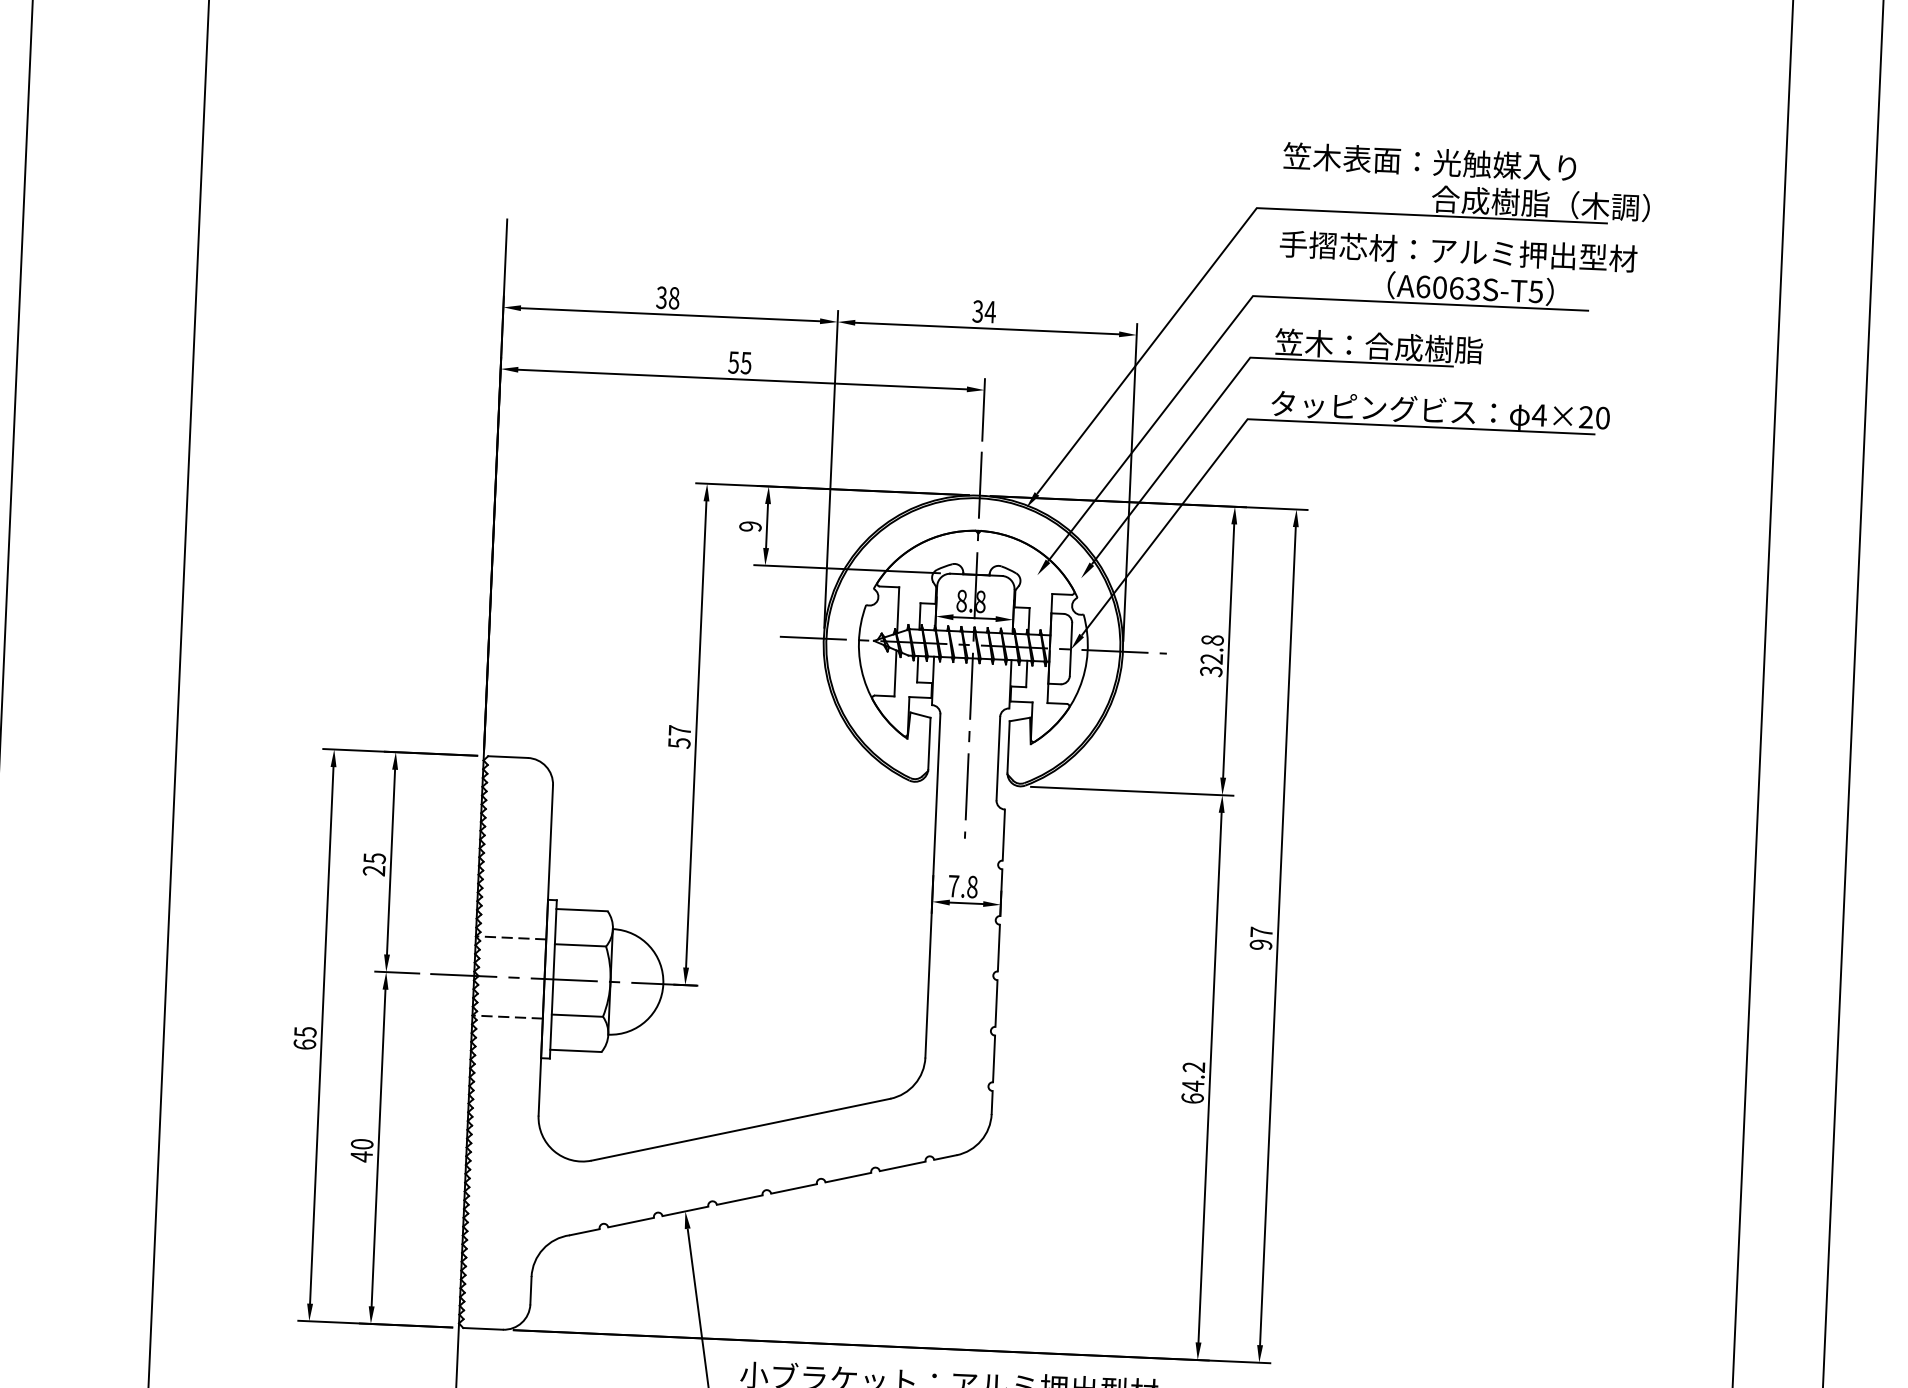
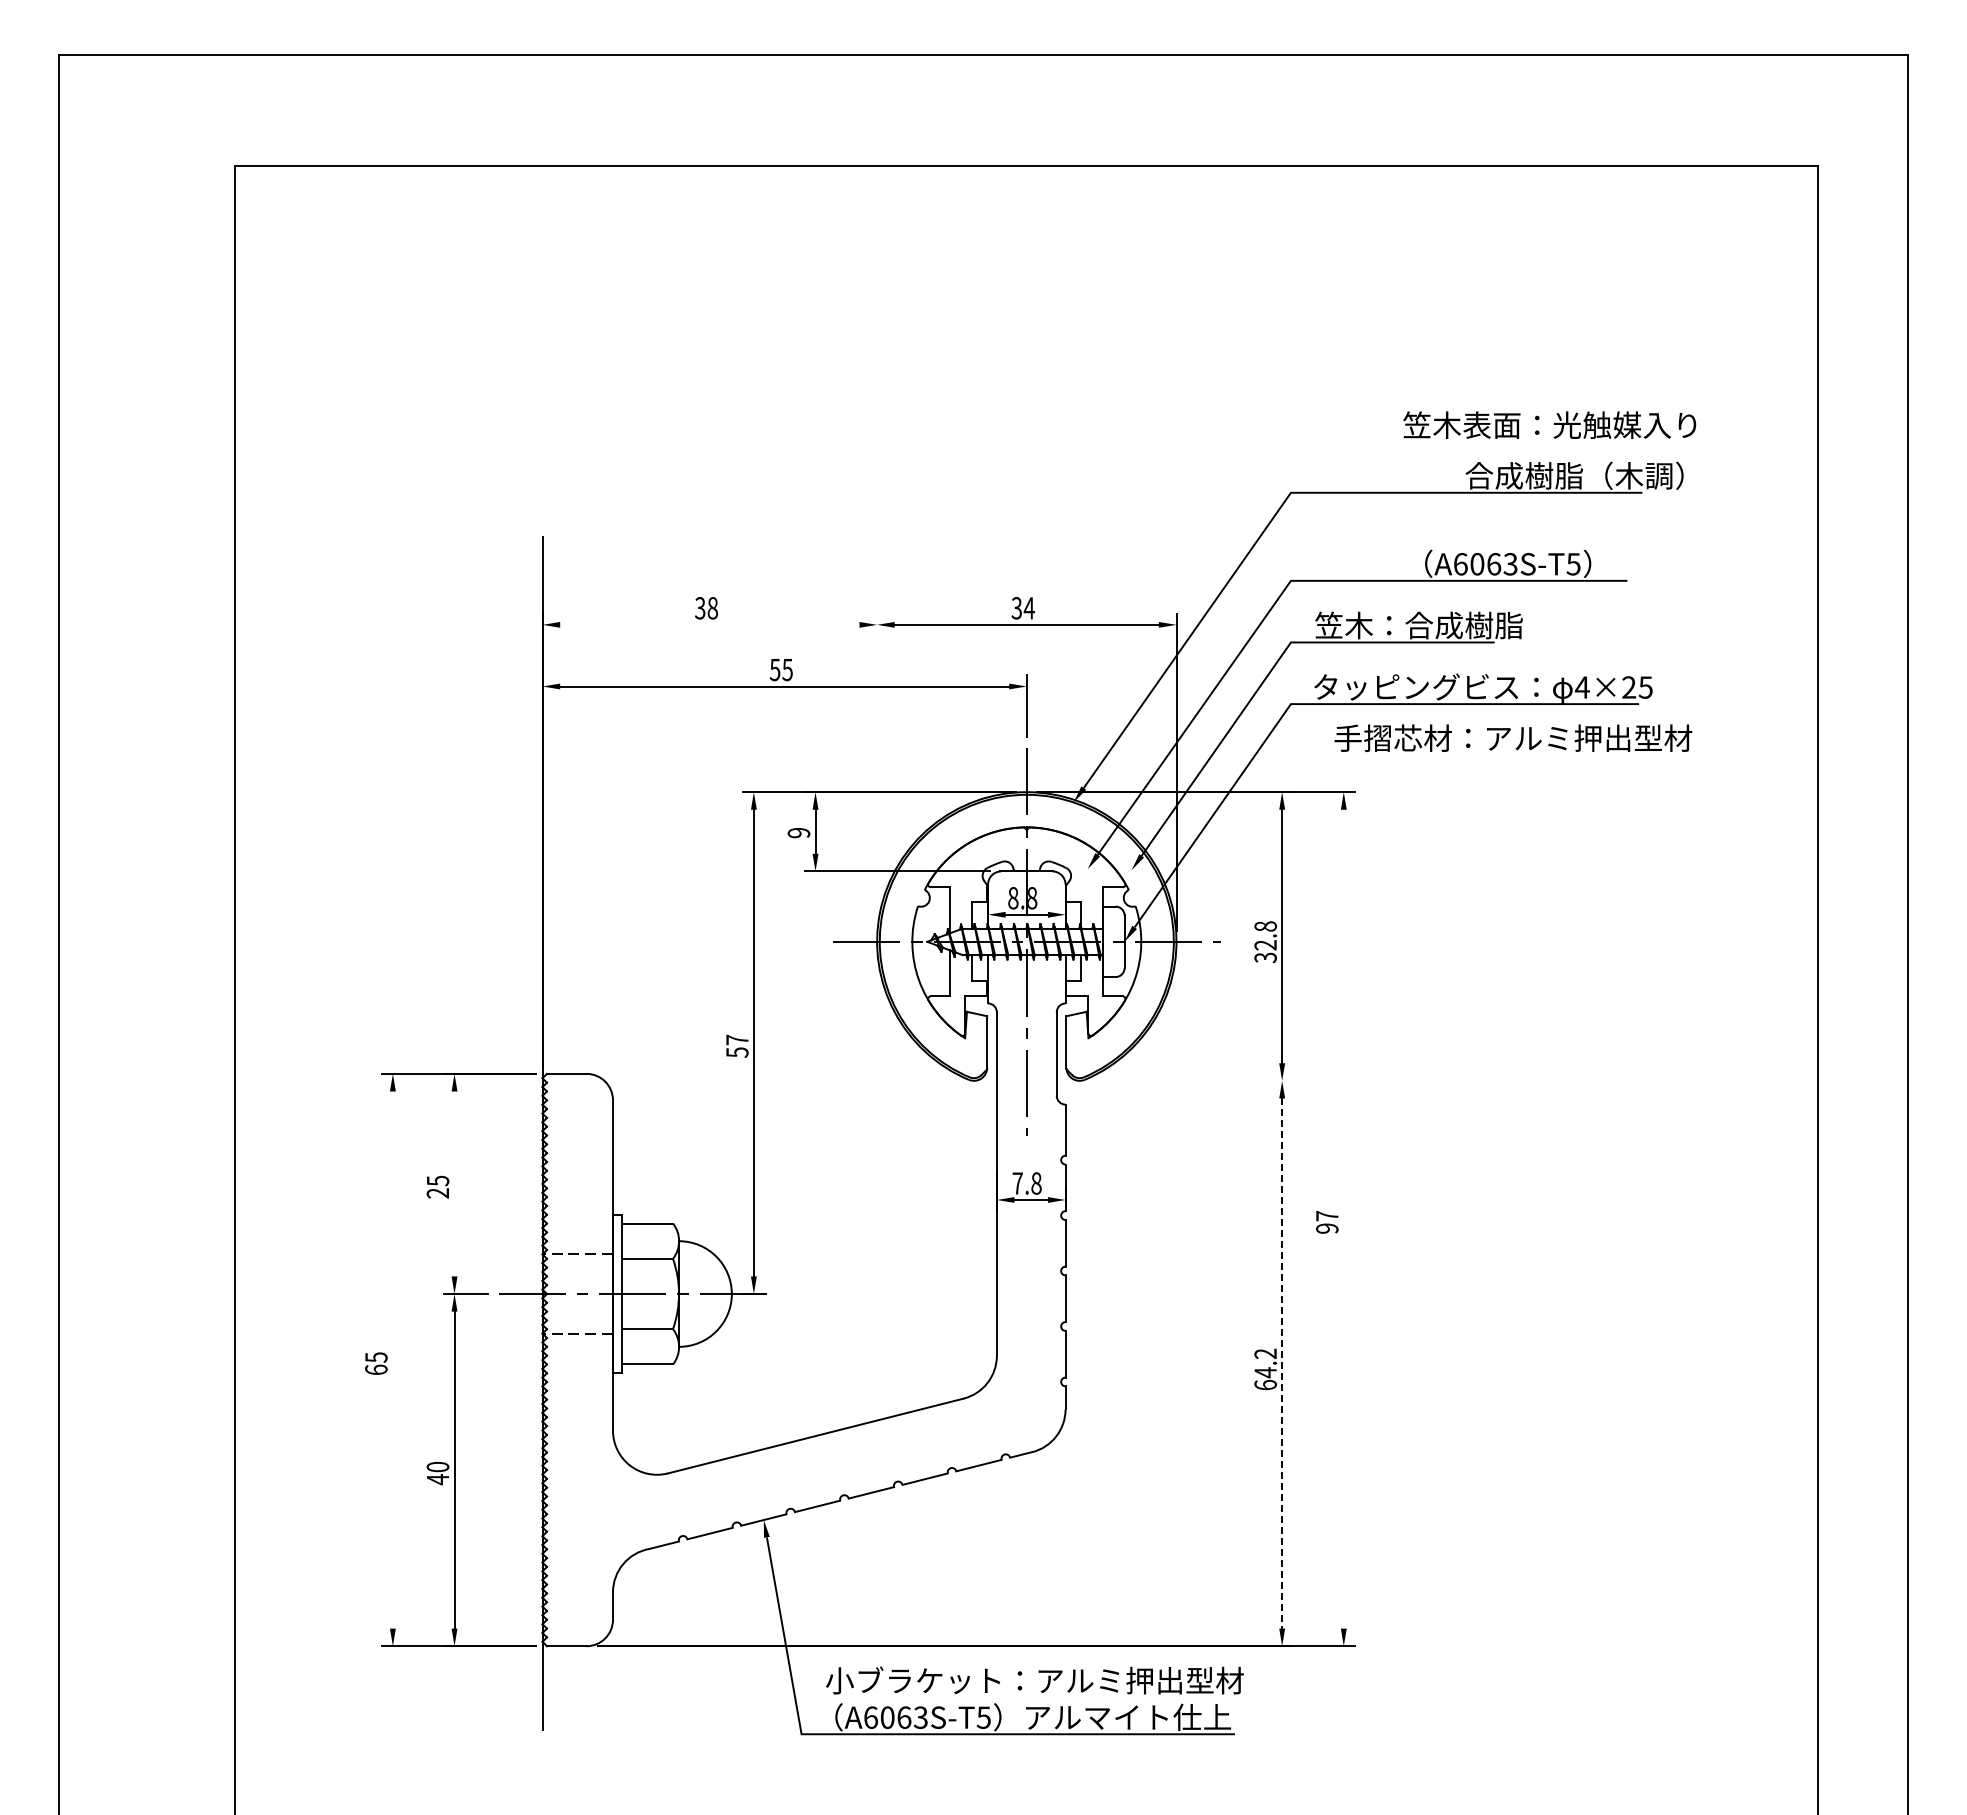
text: (1429, 161) -> (1549, 424), moved
text: (1458, 250) -> (1513, 737), moved
line: (670, 314) -> (709, 624), removed
text: (1602, 418) -> (1645, 687), 4×20 -> 4×25
line: (831, 468) -> (877, 771), removed
line: (1131, 790) -> (1191, 1080), removed
line: (391, 861) -> (454, 1183), removed
line: (1277, 935) -> (1343, 1218), removed
line: (321, 1034) -> (392, 1359), removed
line: (1210, 1078) -> (1282, 1364), solid -> dashed

